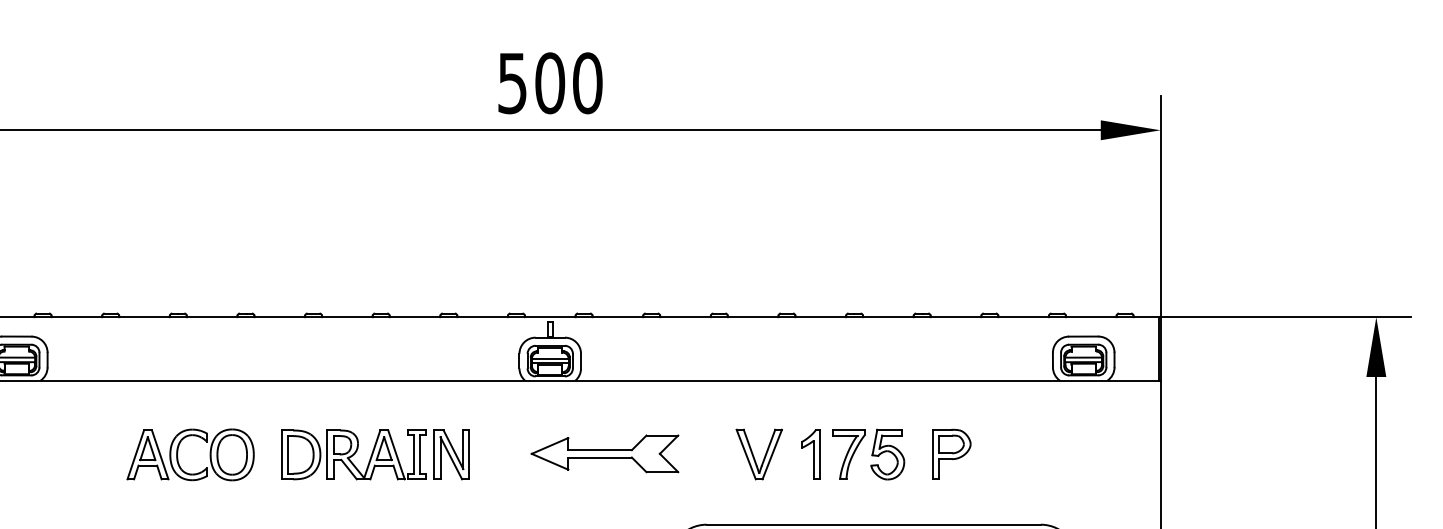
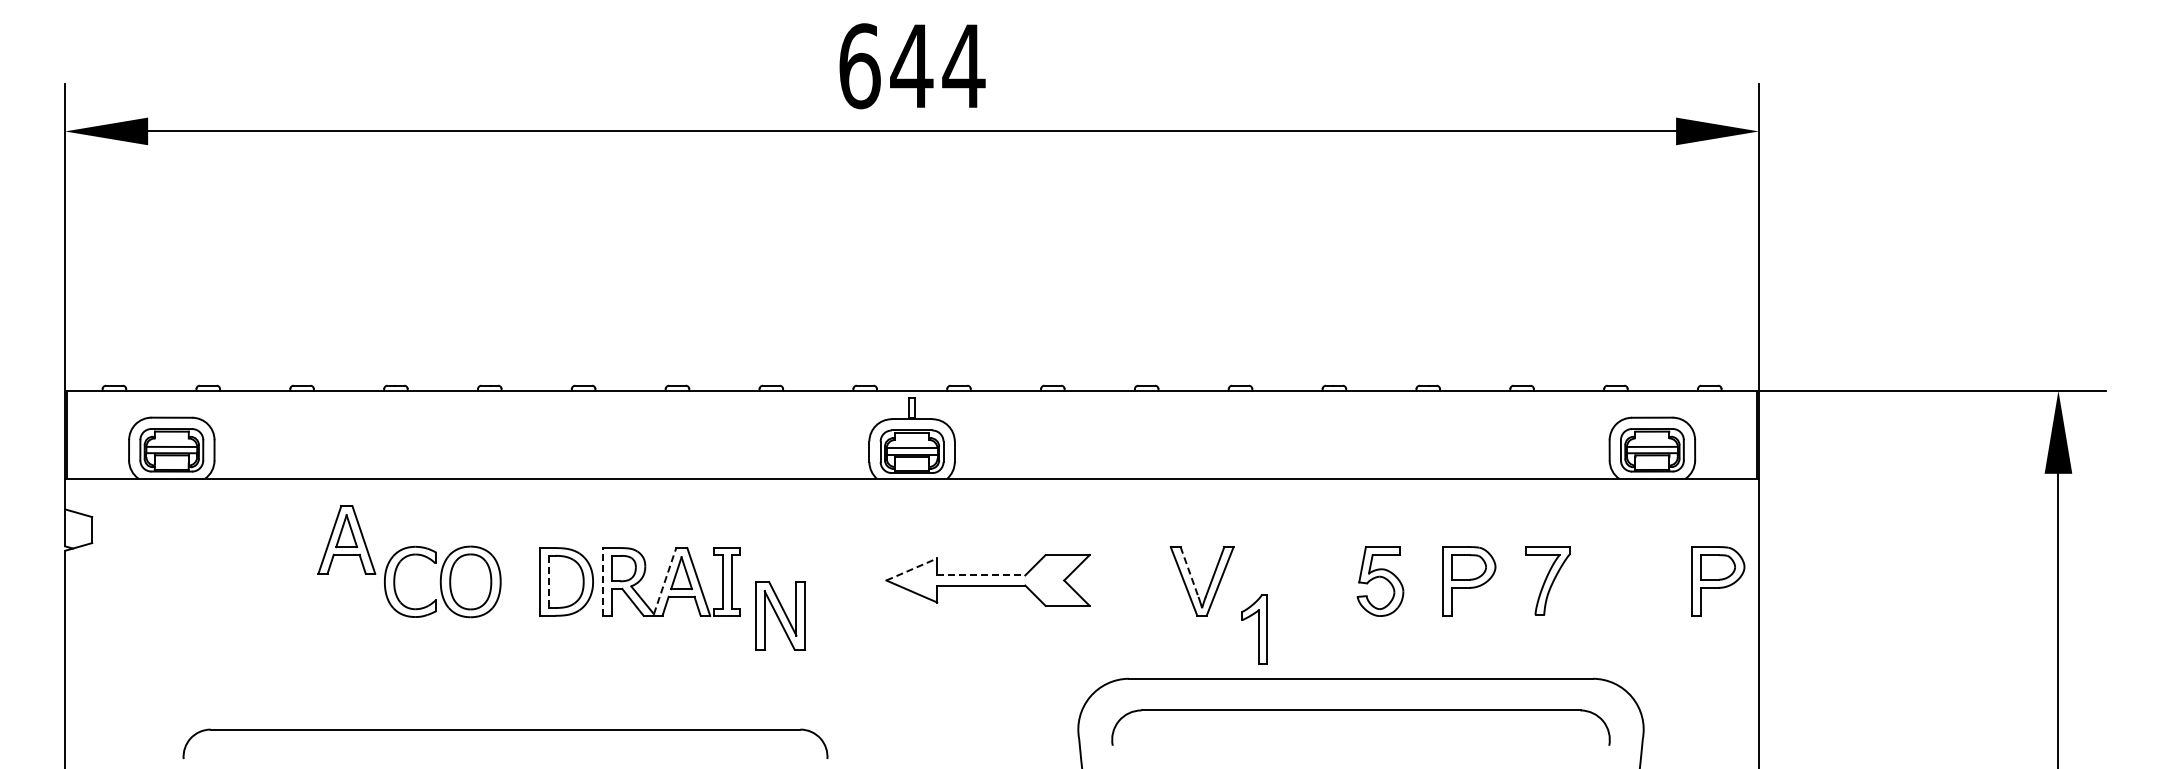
text: (550, 83) -> (912, 66), 500 -> 644
line: (549, 445) -> (911, 569), solid -> dashed
line: (750, 448) -> (1189, 572), solid -> dashed
line: (600, 450) -> (981, 575), solid -> dashed
part: (848, 453) -> (1547, 580), moved
part: (147, 454) -> (346, 539), moved
line: (327, 454) -> (602, 581), solid -> dashed
line: (372, 454) -> (665, 581), solid -> dashed
part: (451, 454) -> (780, 615), moved
part: (810, 454) -> (1254, 629), moved
part: (1131, 454) -> (1718, 581), added
line: (288, 455) -> (548, 582), solid -> dashed

